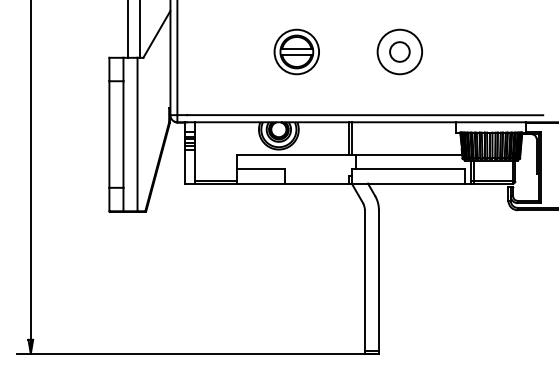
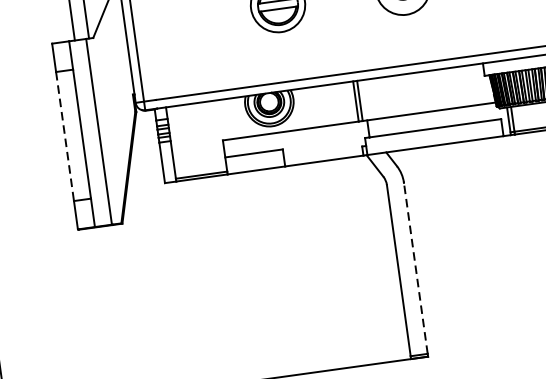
line: (109, 135) -> (65, 137), solid -> dashed
line: (378, 280) -> (415, 268), solid -> dashed

